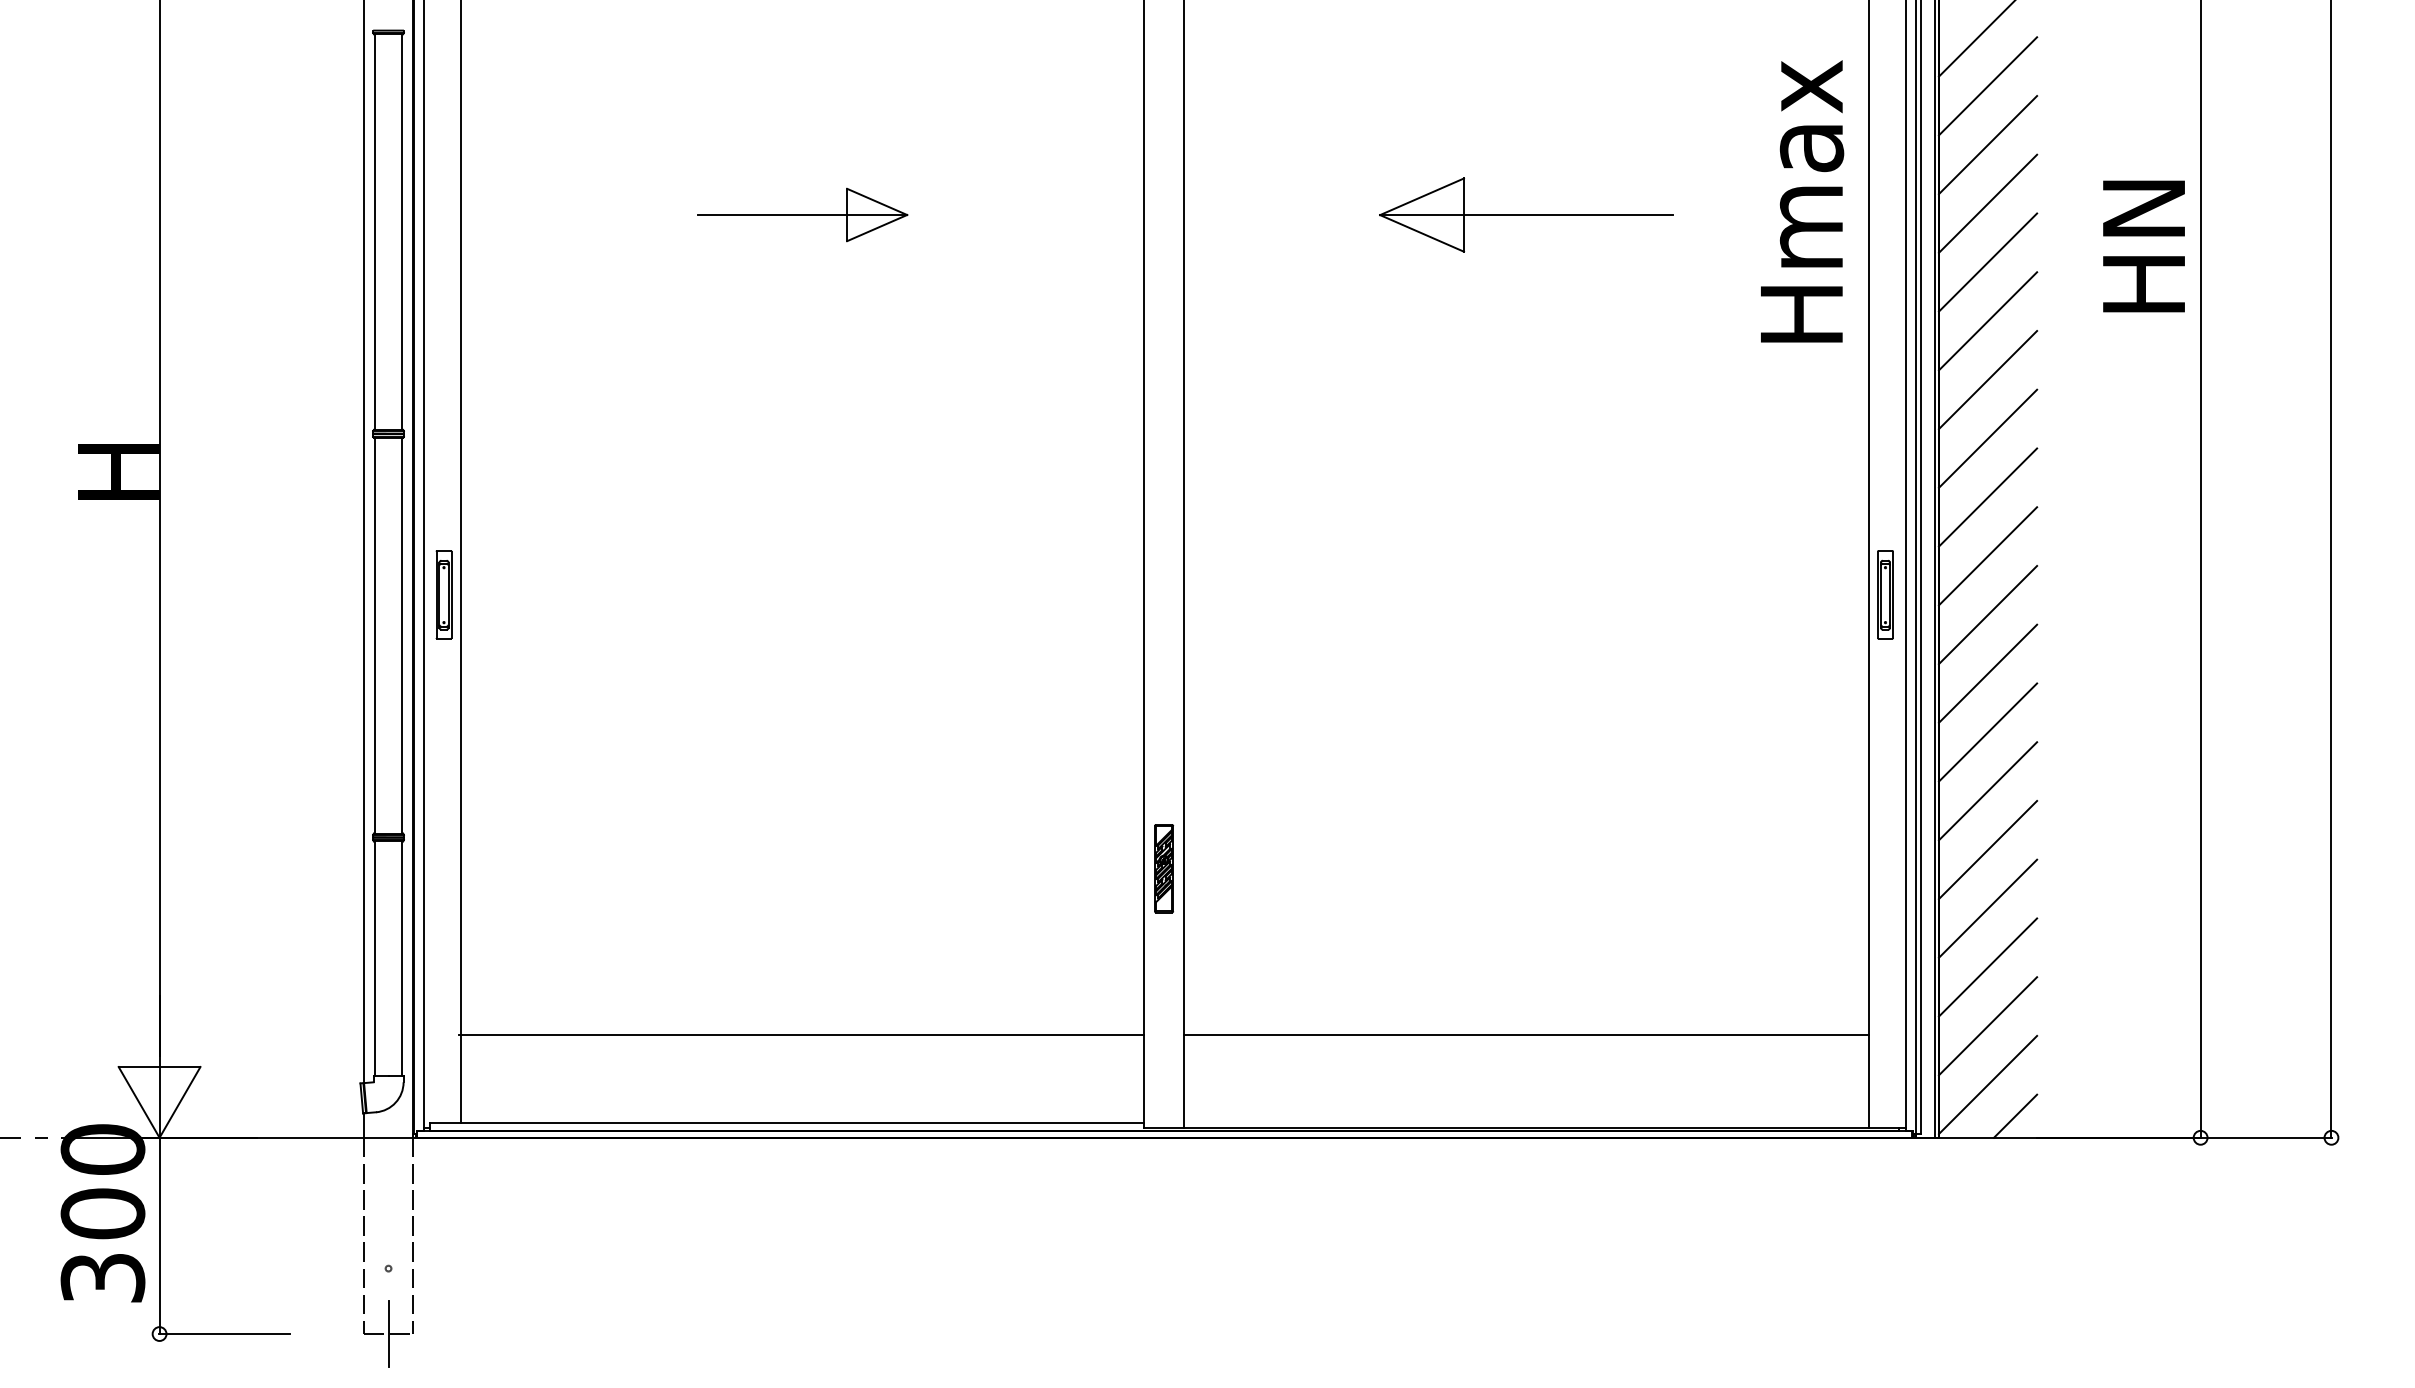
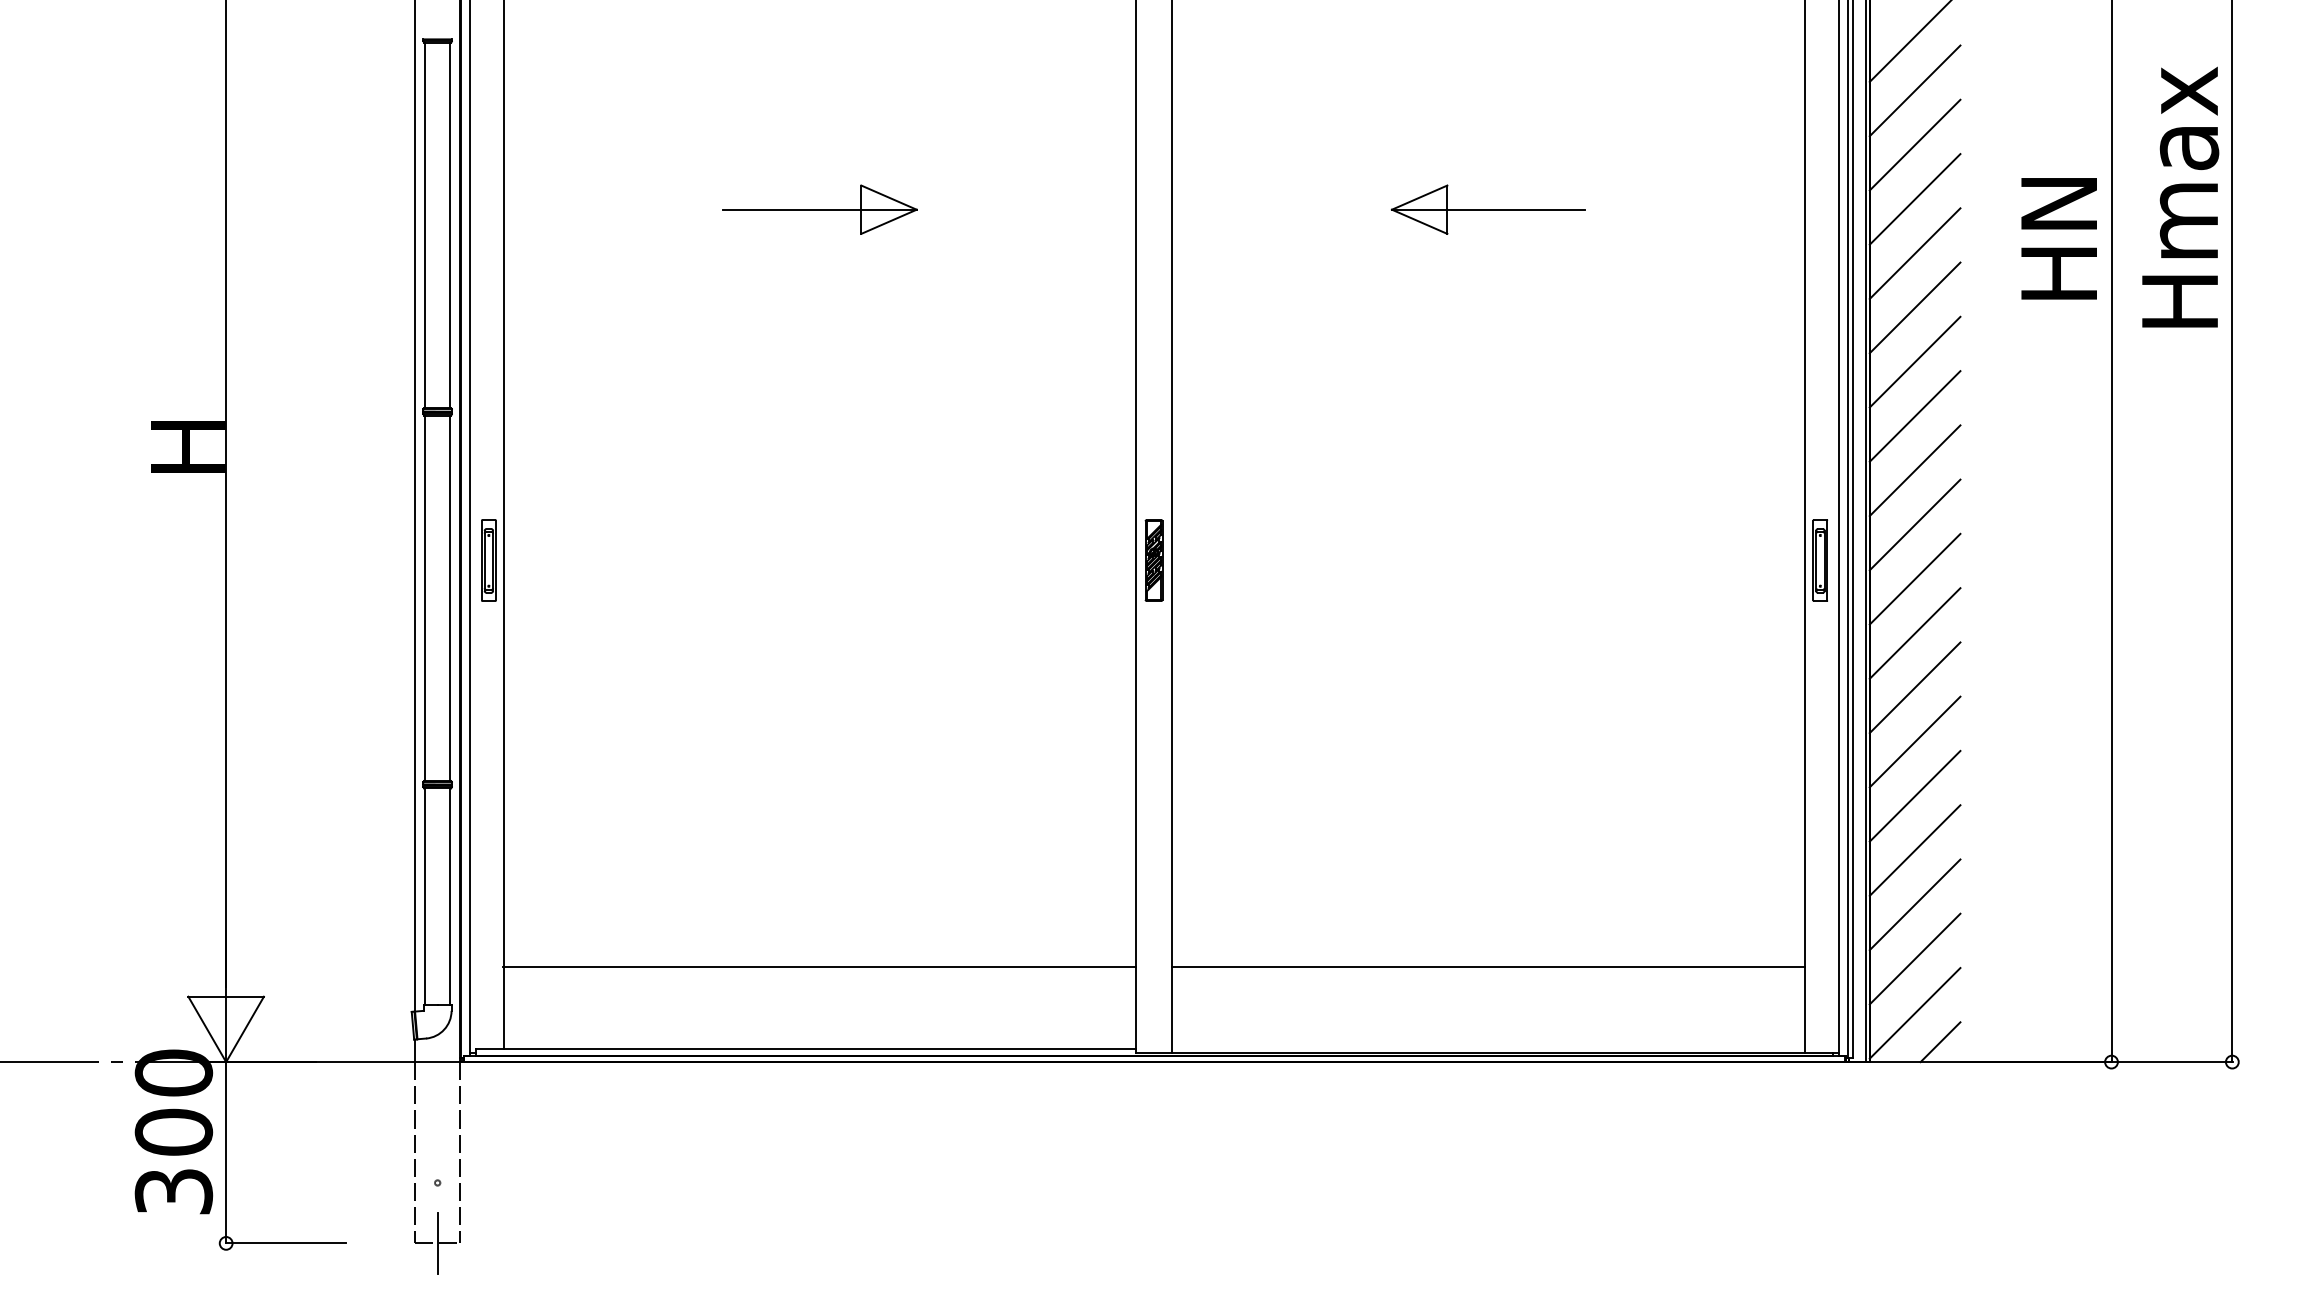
text: (1802, 200) -> (2180, 196), moved
part: (1525, 214) -> (1487, 209), size x0.71
part: (1163, 868) -> (1153, 560), moved

